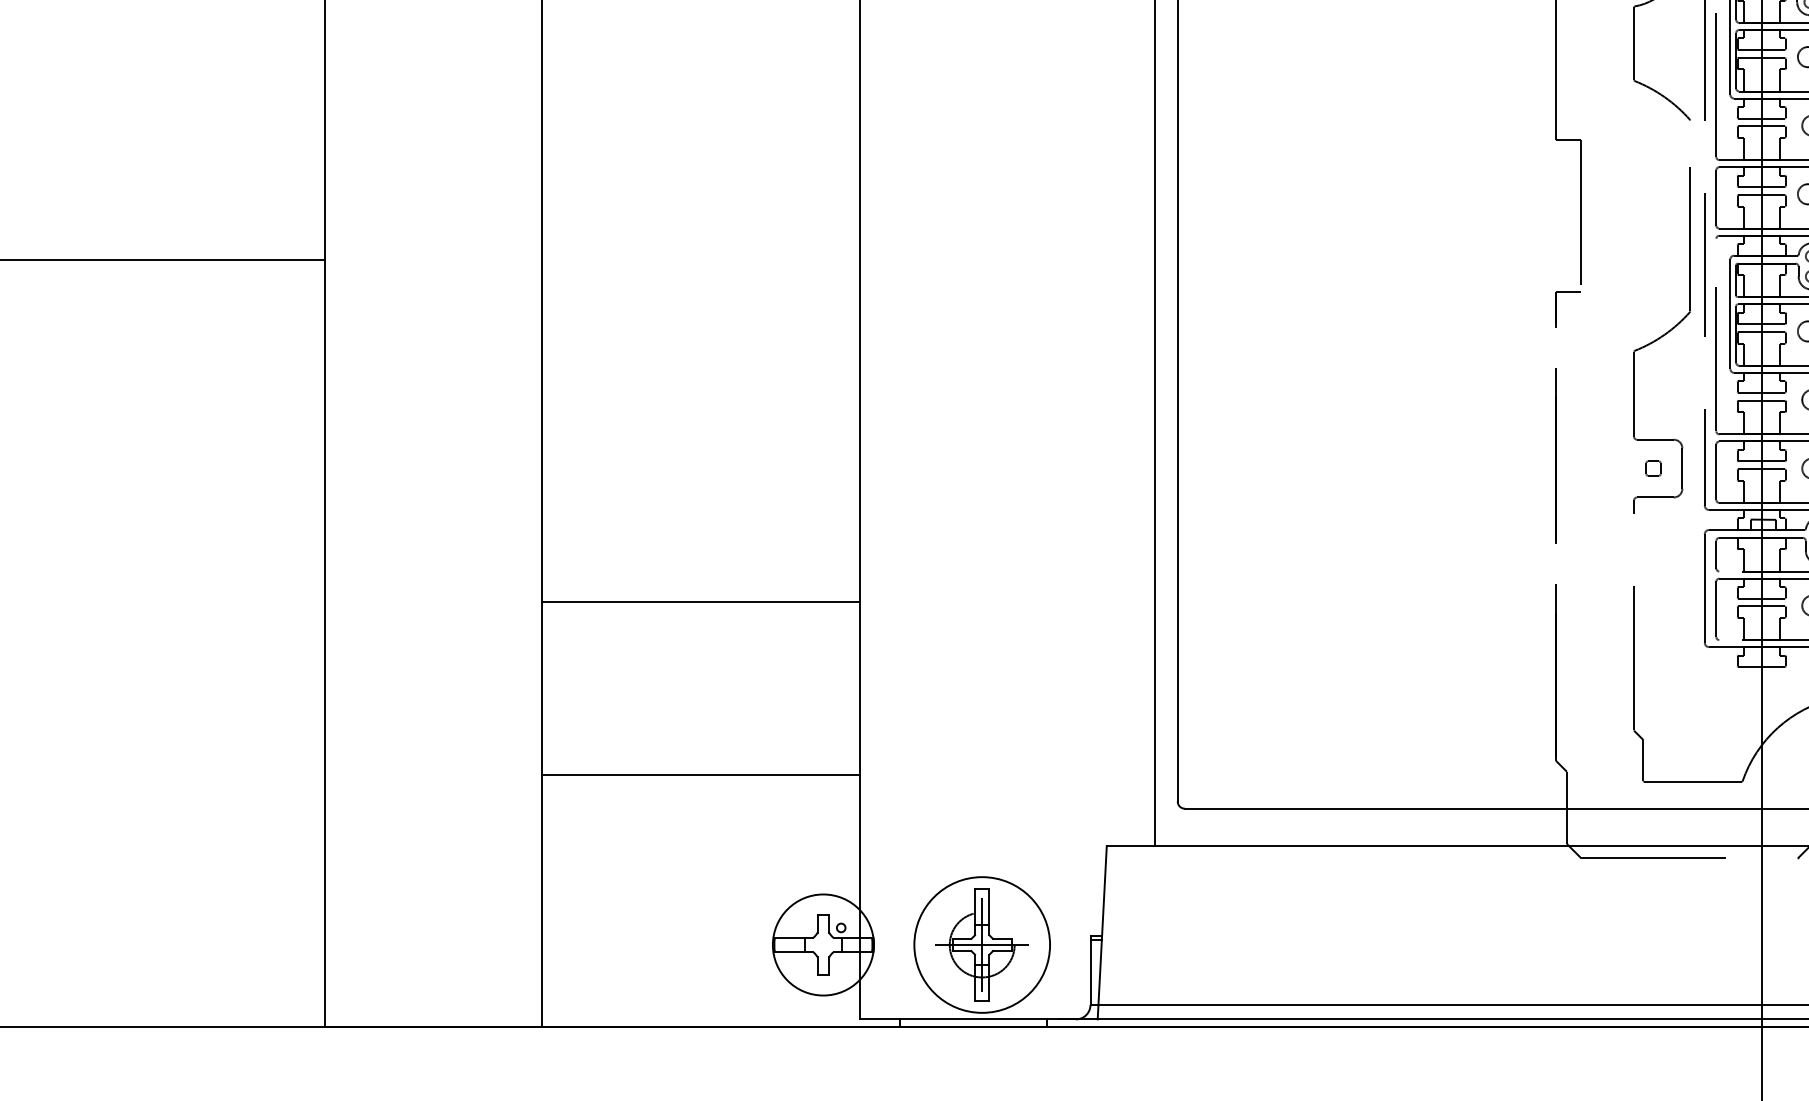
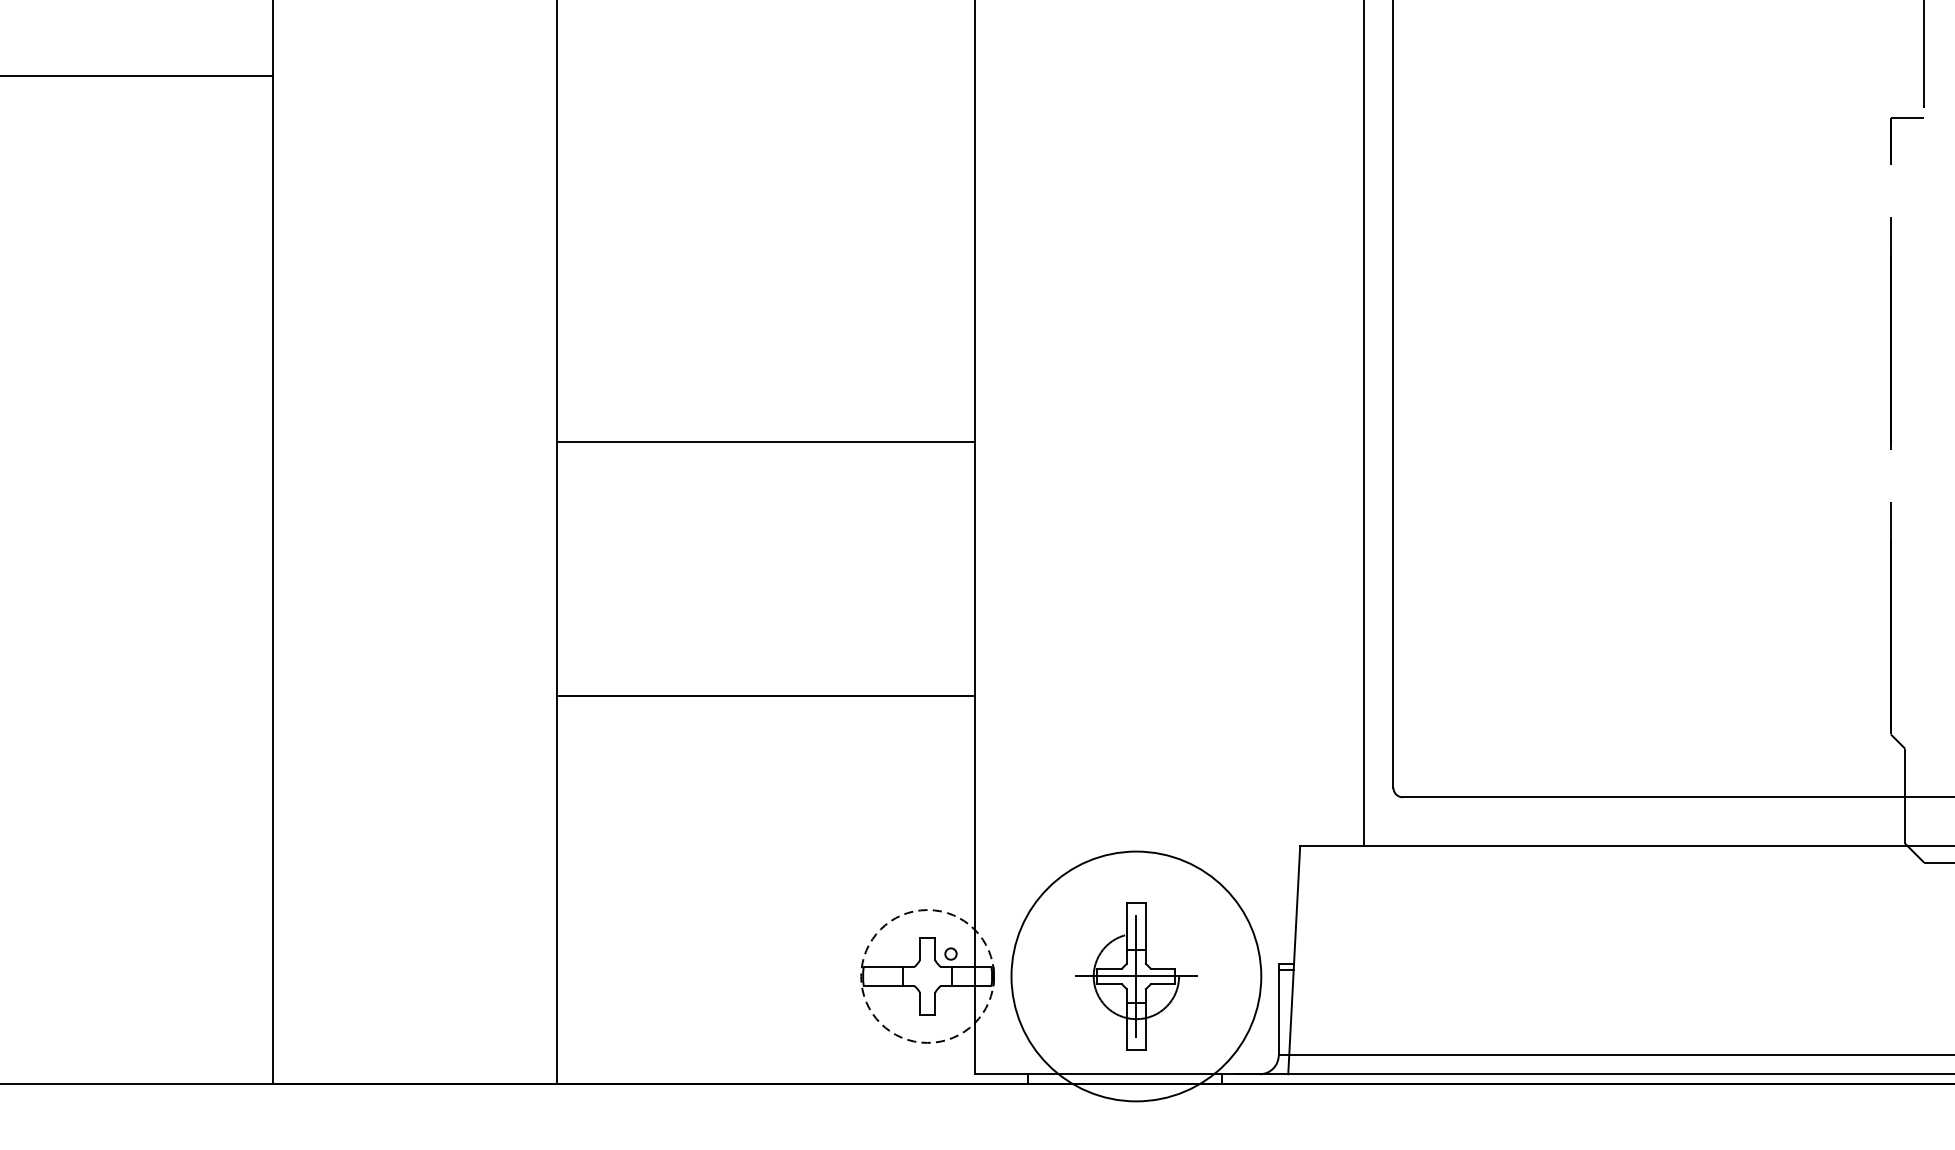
line: (700, 602) -> (765, 442), moved
line: (700, 775) -> (765, 695), moved
circle: (822, 944) -> (926, 975), solid -> dashed
circle: (982, 944) -> (1136, 975), size x1.4

